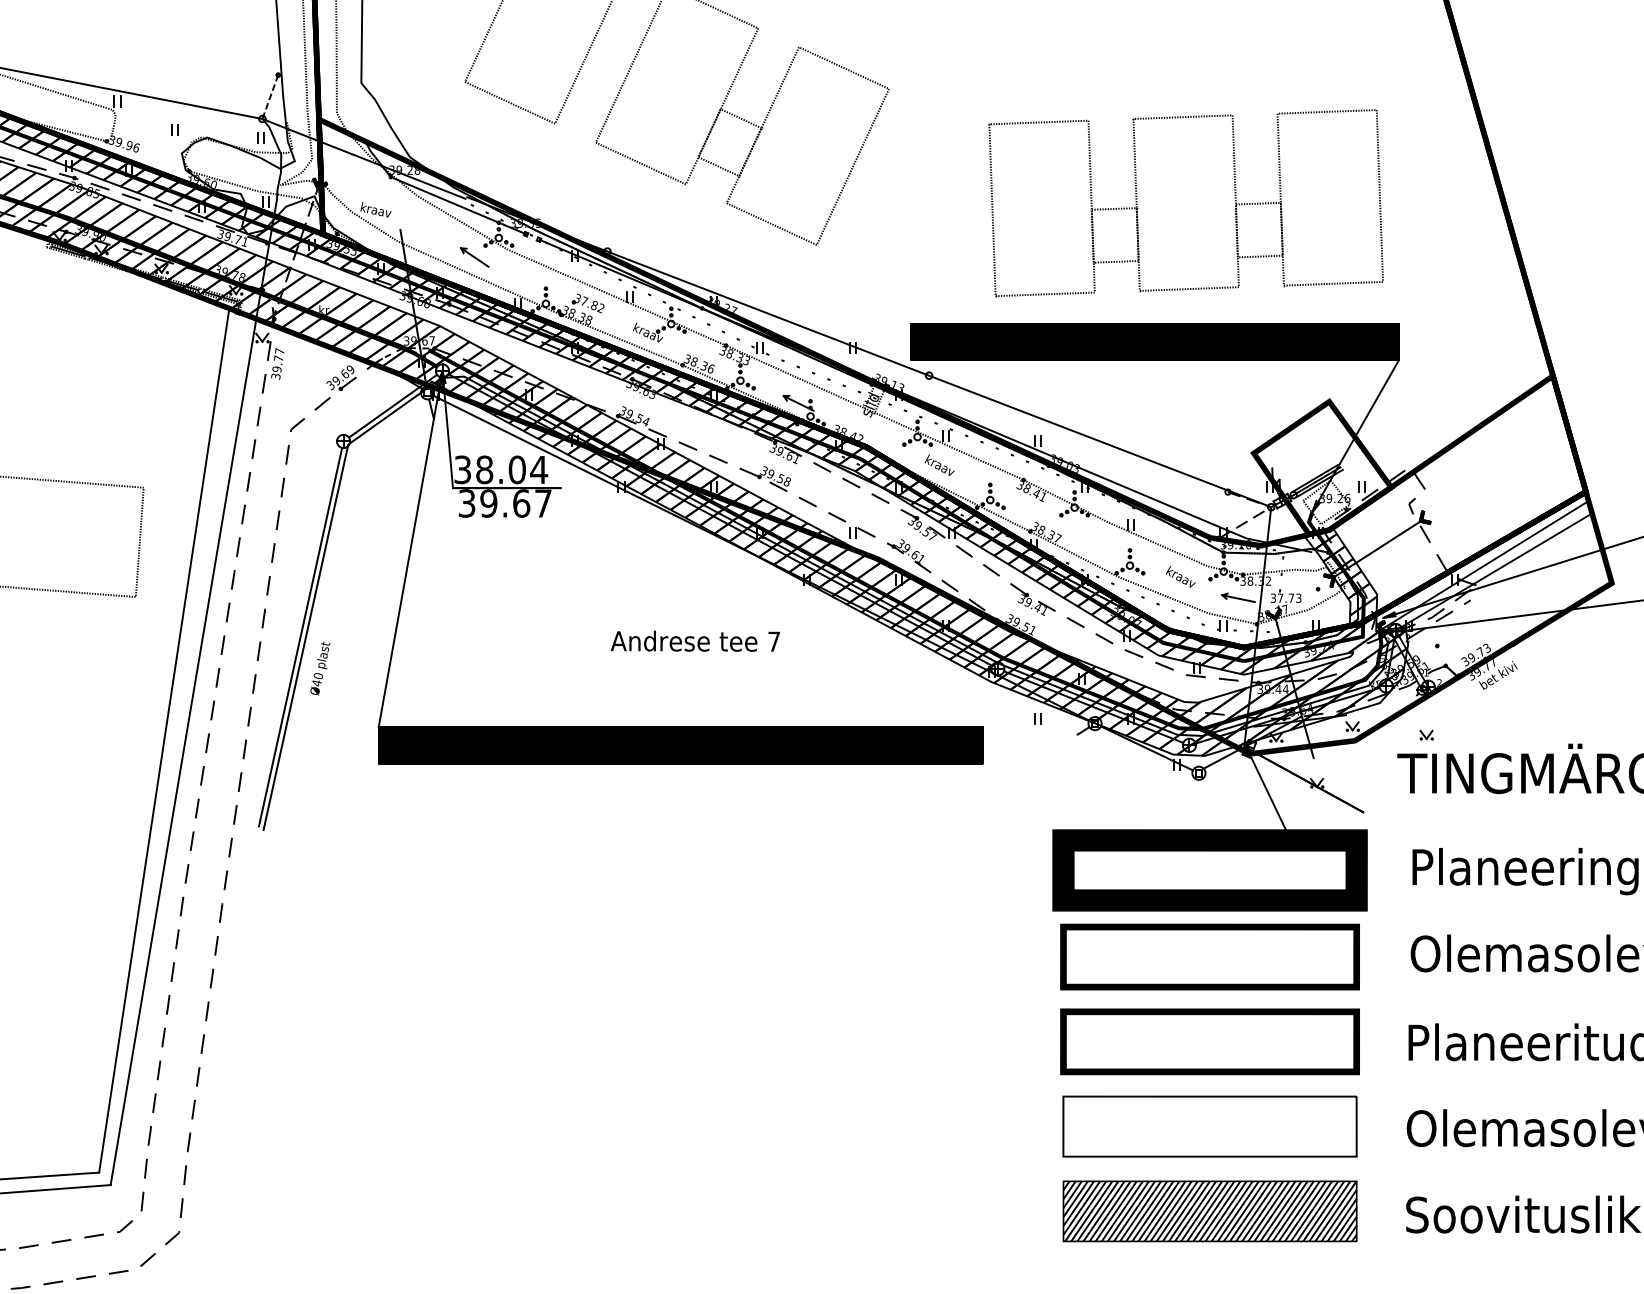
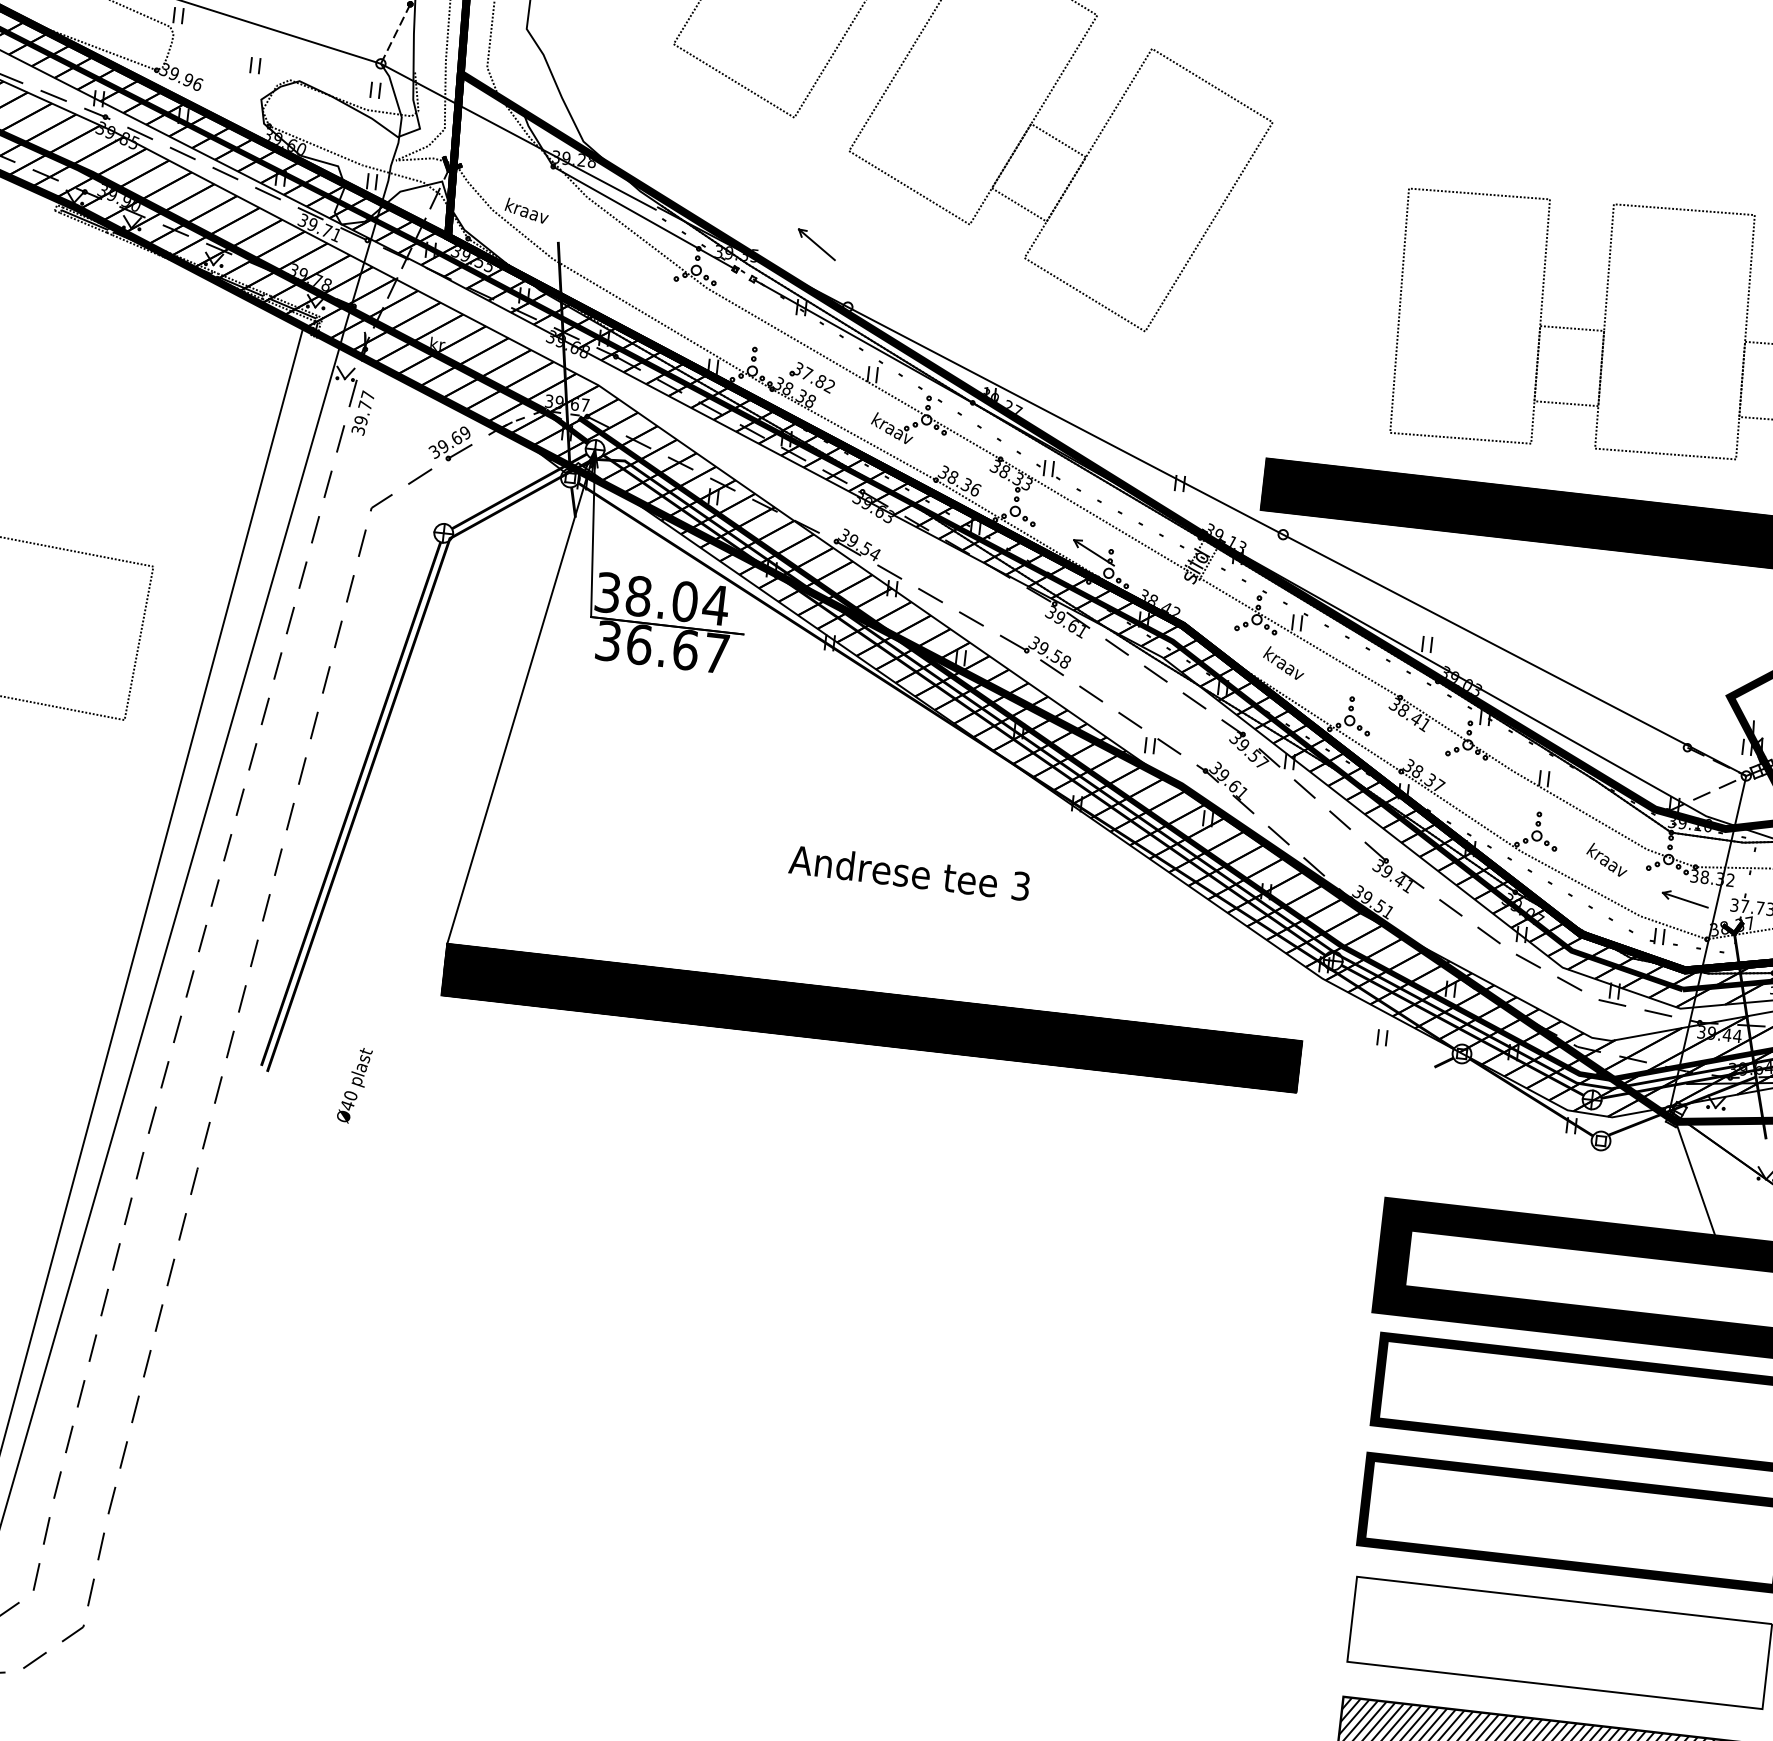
part: (474, 257) -> (816, 244), moved
text: (488, 503) -> (638, 644), 39.67 -> 36.67
text: (773, 641) -> (1020, 885), 7 -> 3
text: (320, 668) -> (354, 1085), moved

